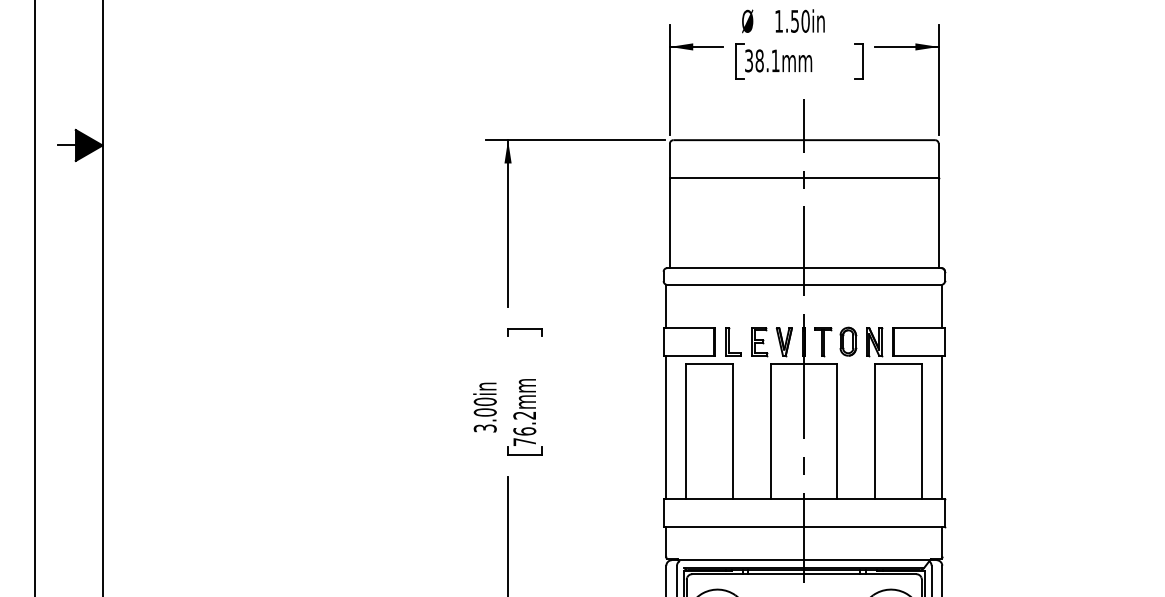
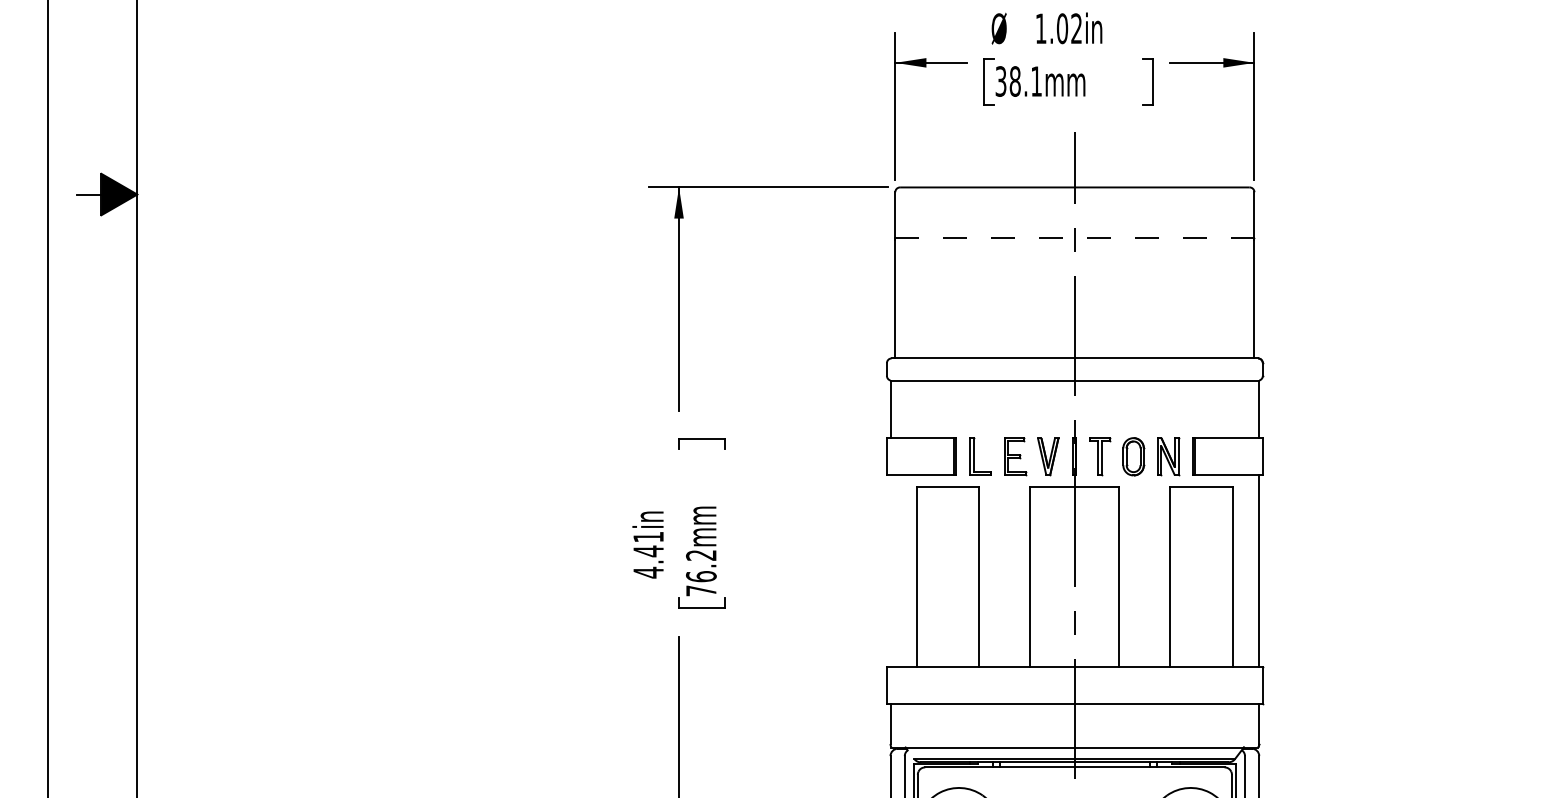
text: (799, 20) -> (1068, 27), 1.50in -> 1.02in
line: (803, 178) -> (1073, 238), solid -> dashed
text: (484, 414) -> (647, 553), 3.00in -> 4.41in
line: (666, 426) -> (890, 570), removed

